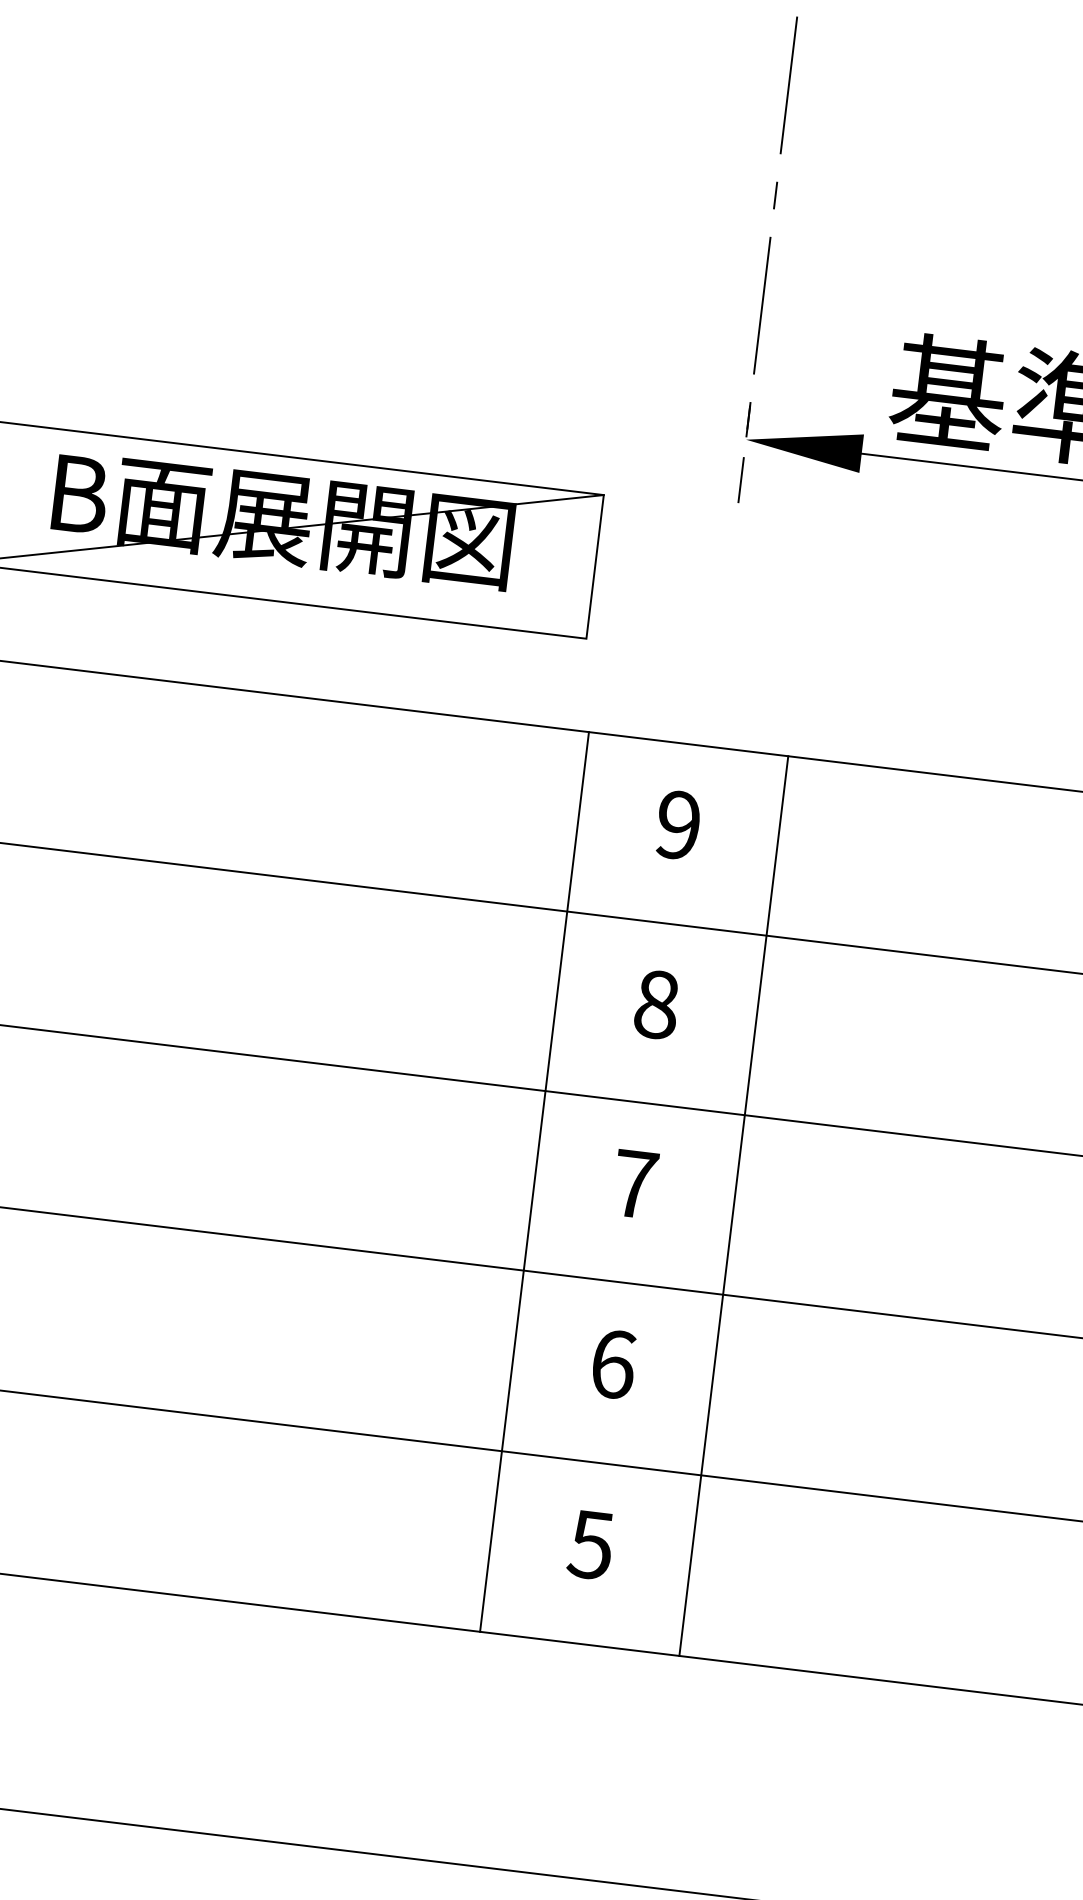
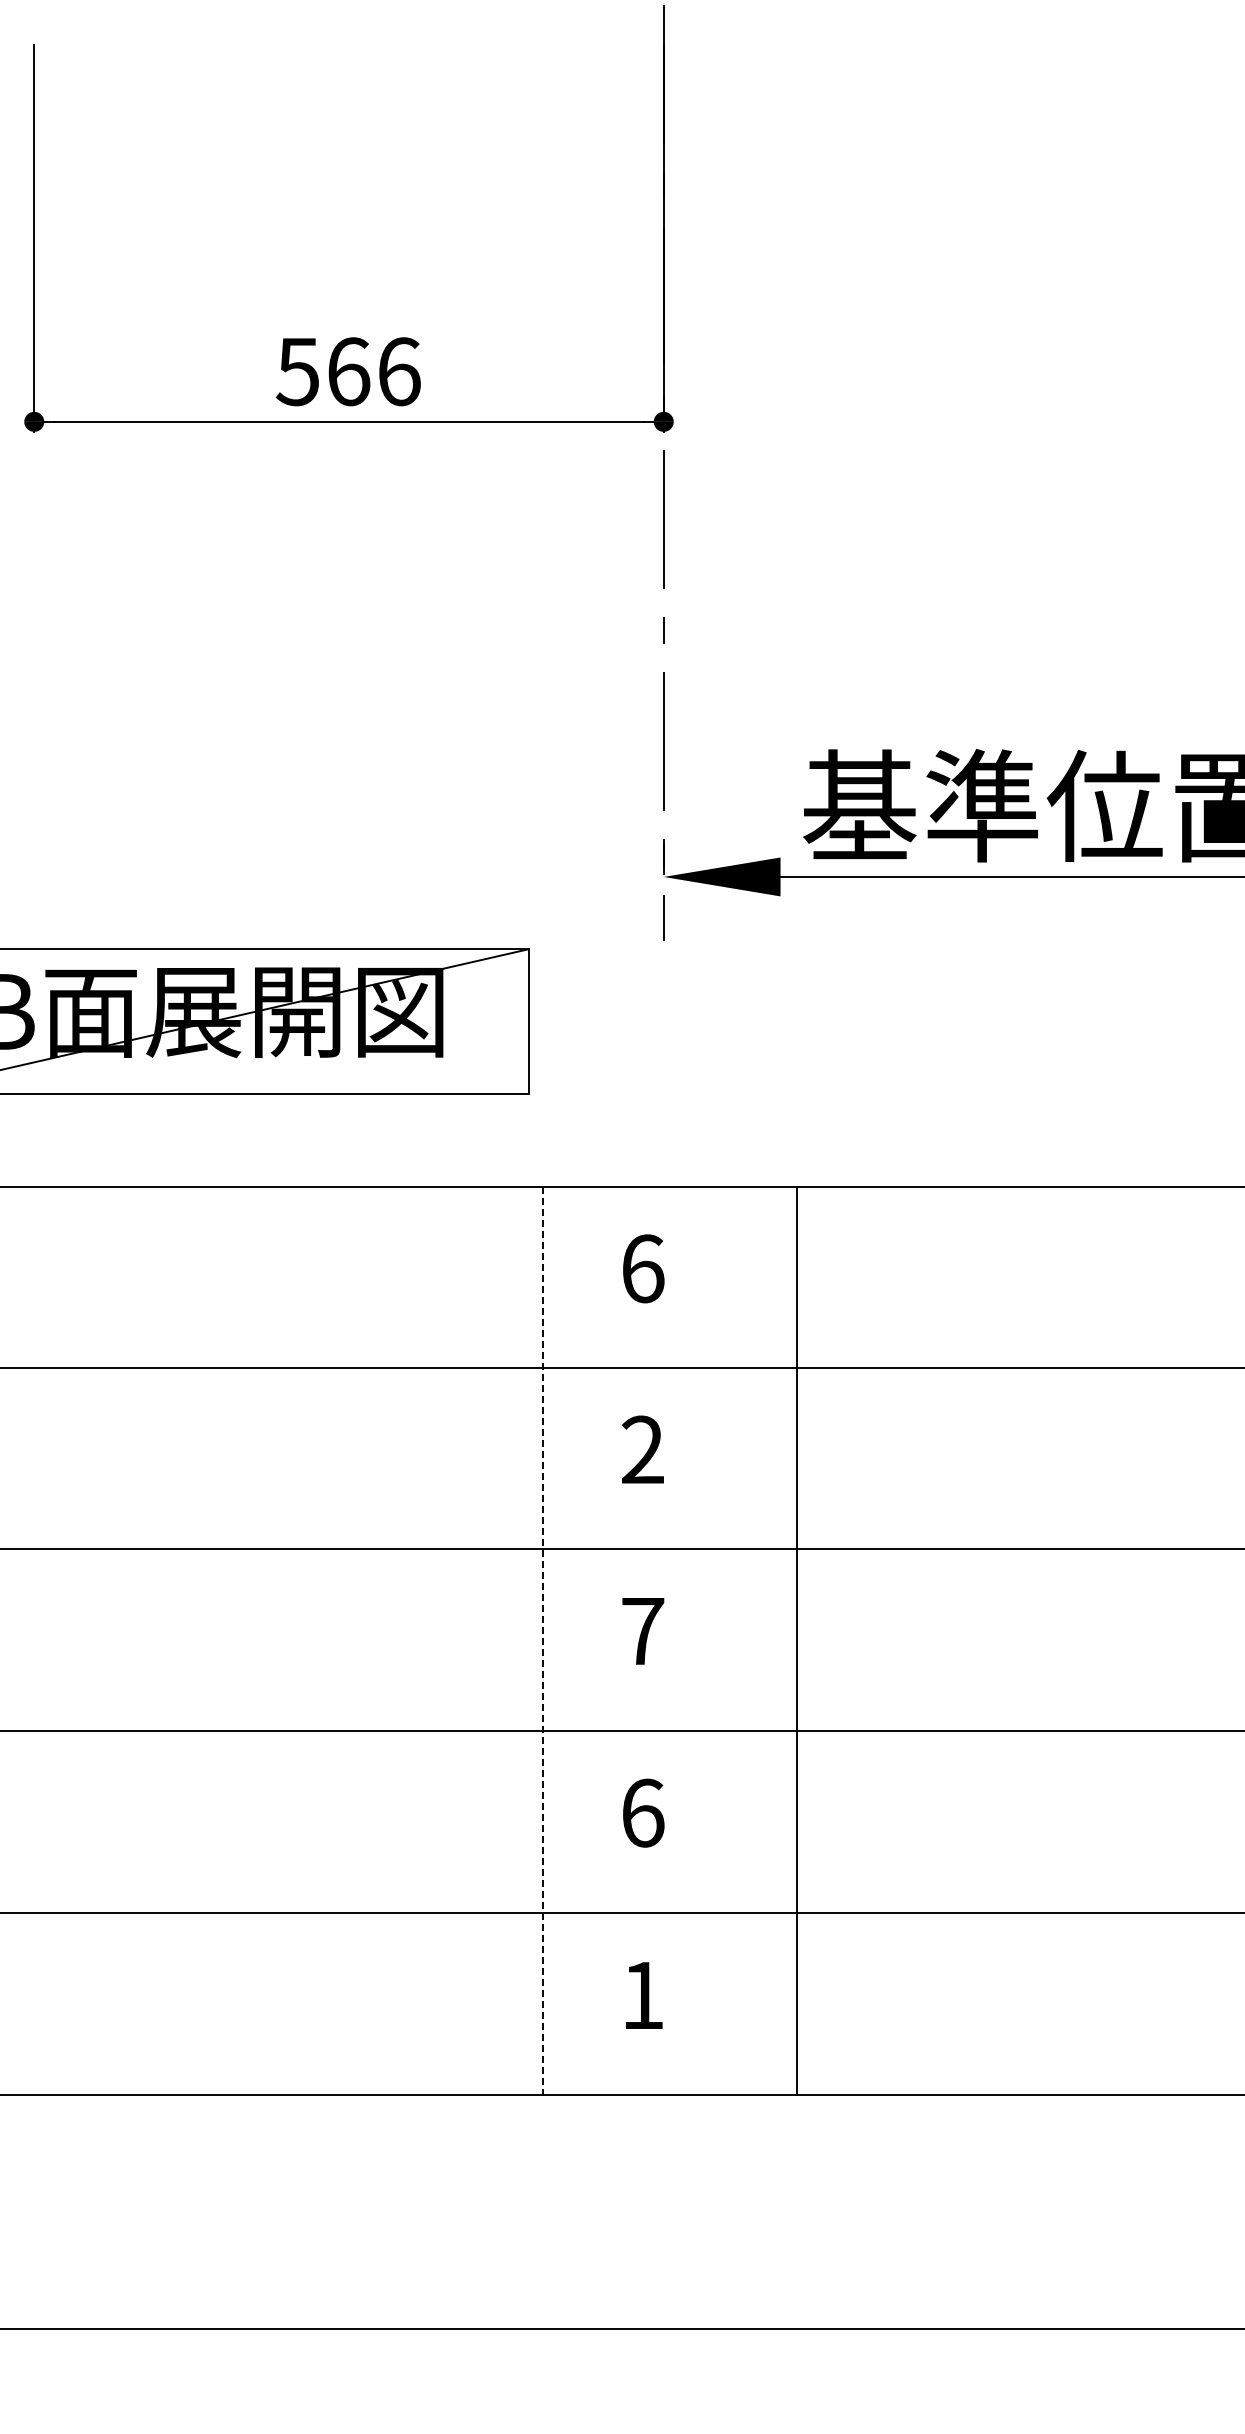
text: (679, 825) -> (643, 1268), 9 -> 6
text: (656, 1004) -> (642, 1449), 8 -> 2
line: (534, 1182) -> (542, 1641), solid -> dashed
line: (733, 1205) -> (796, 1640), moved
text: (589, 1545) -> (641, 1996), 5 -> 1

